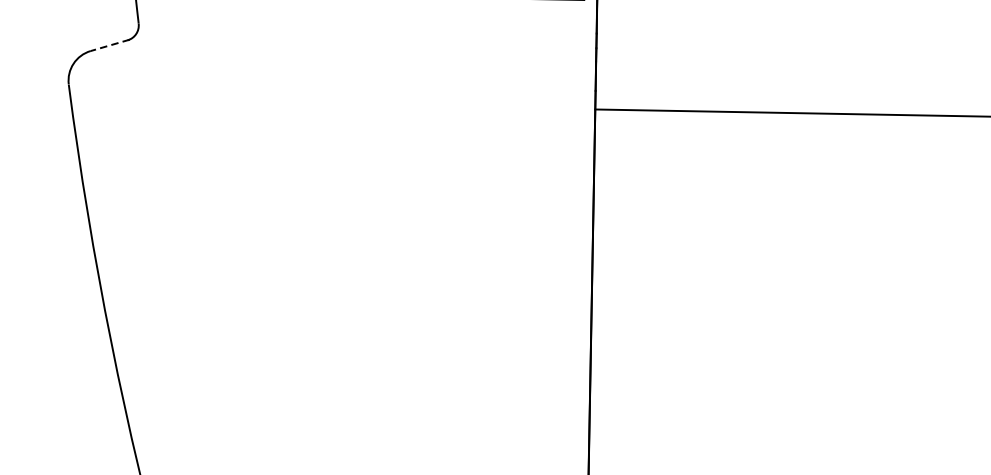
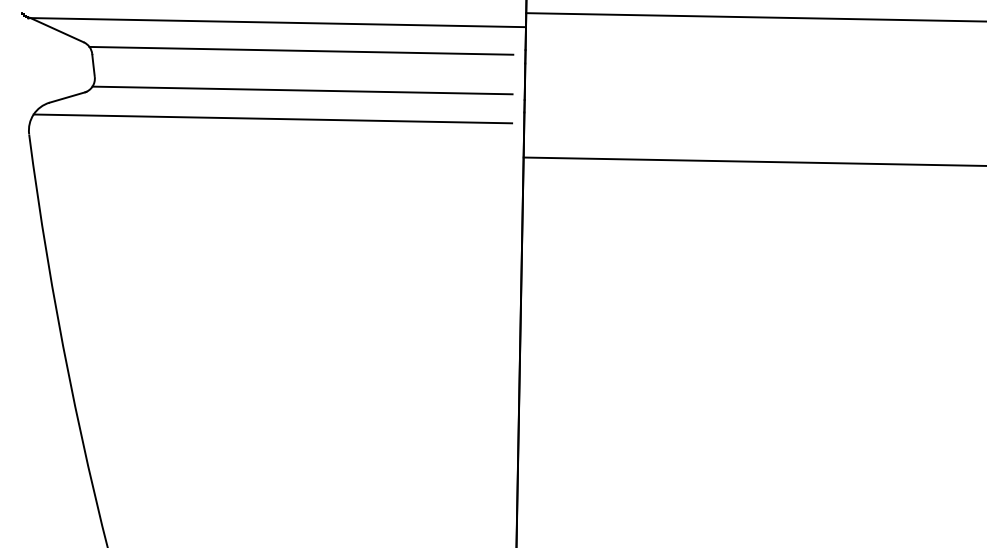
line: (359, 38) -> (302, 90), added
line: (109, 45) -> (67, 97), dashed -> solid
line: (327, 67) -> (272, 118), added

